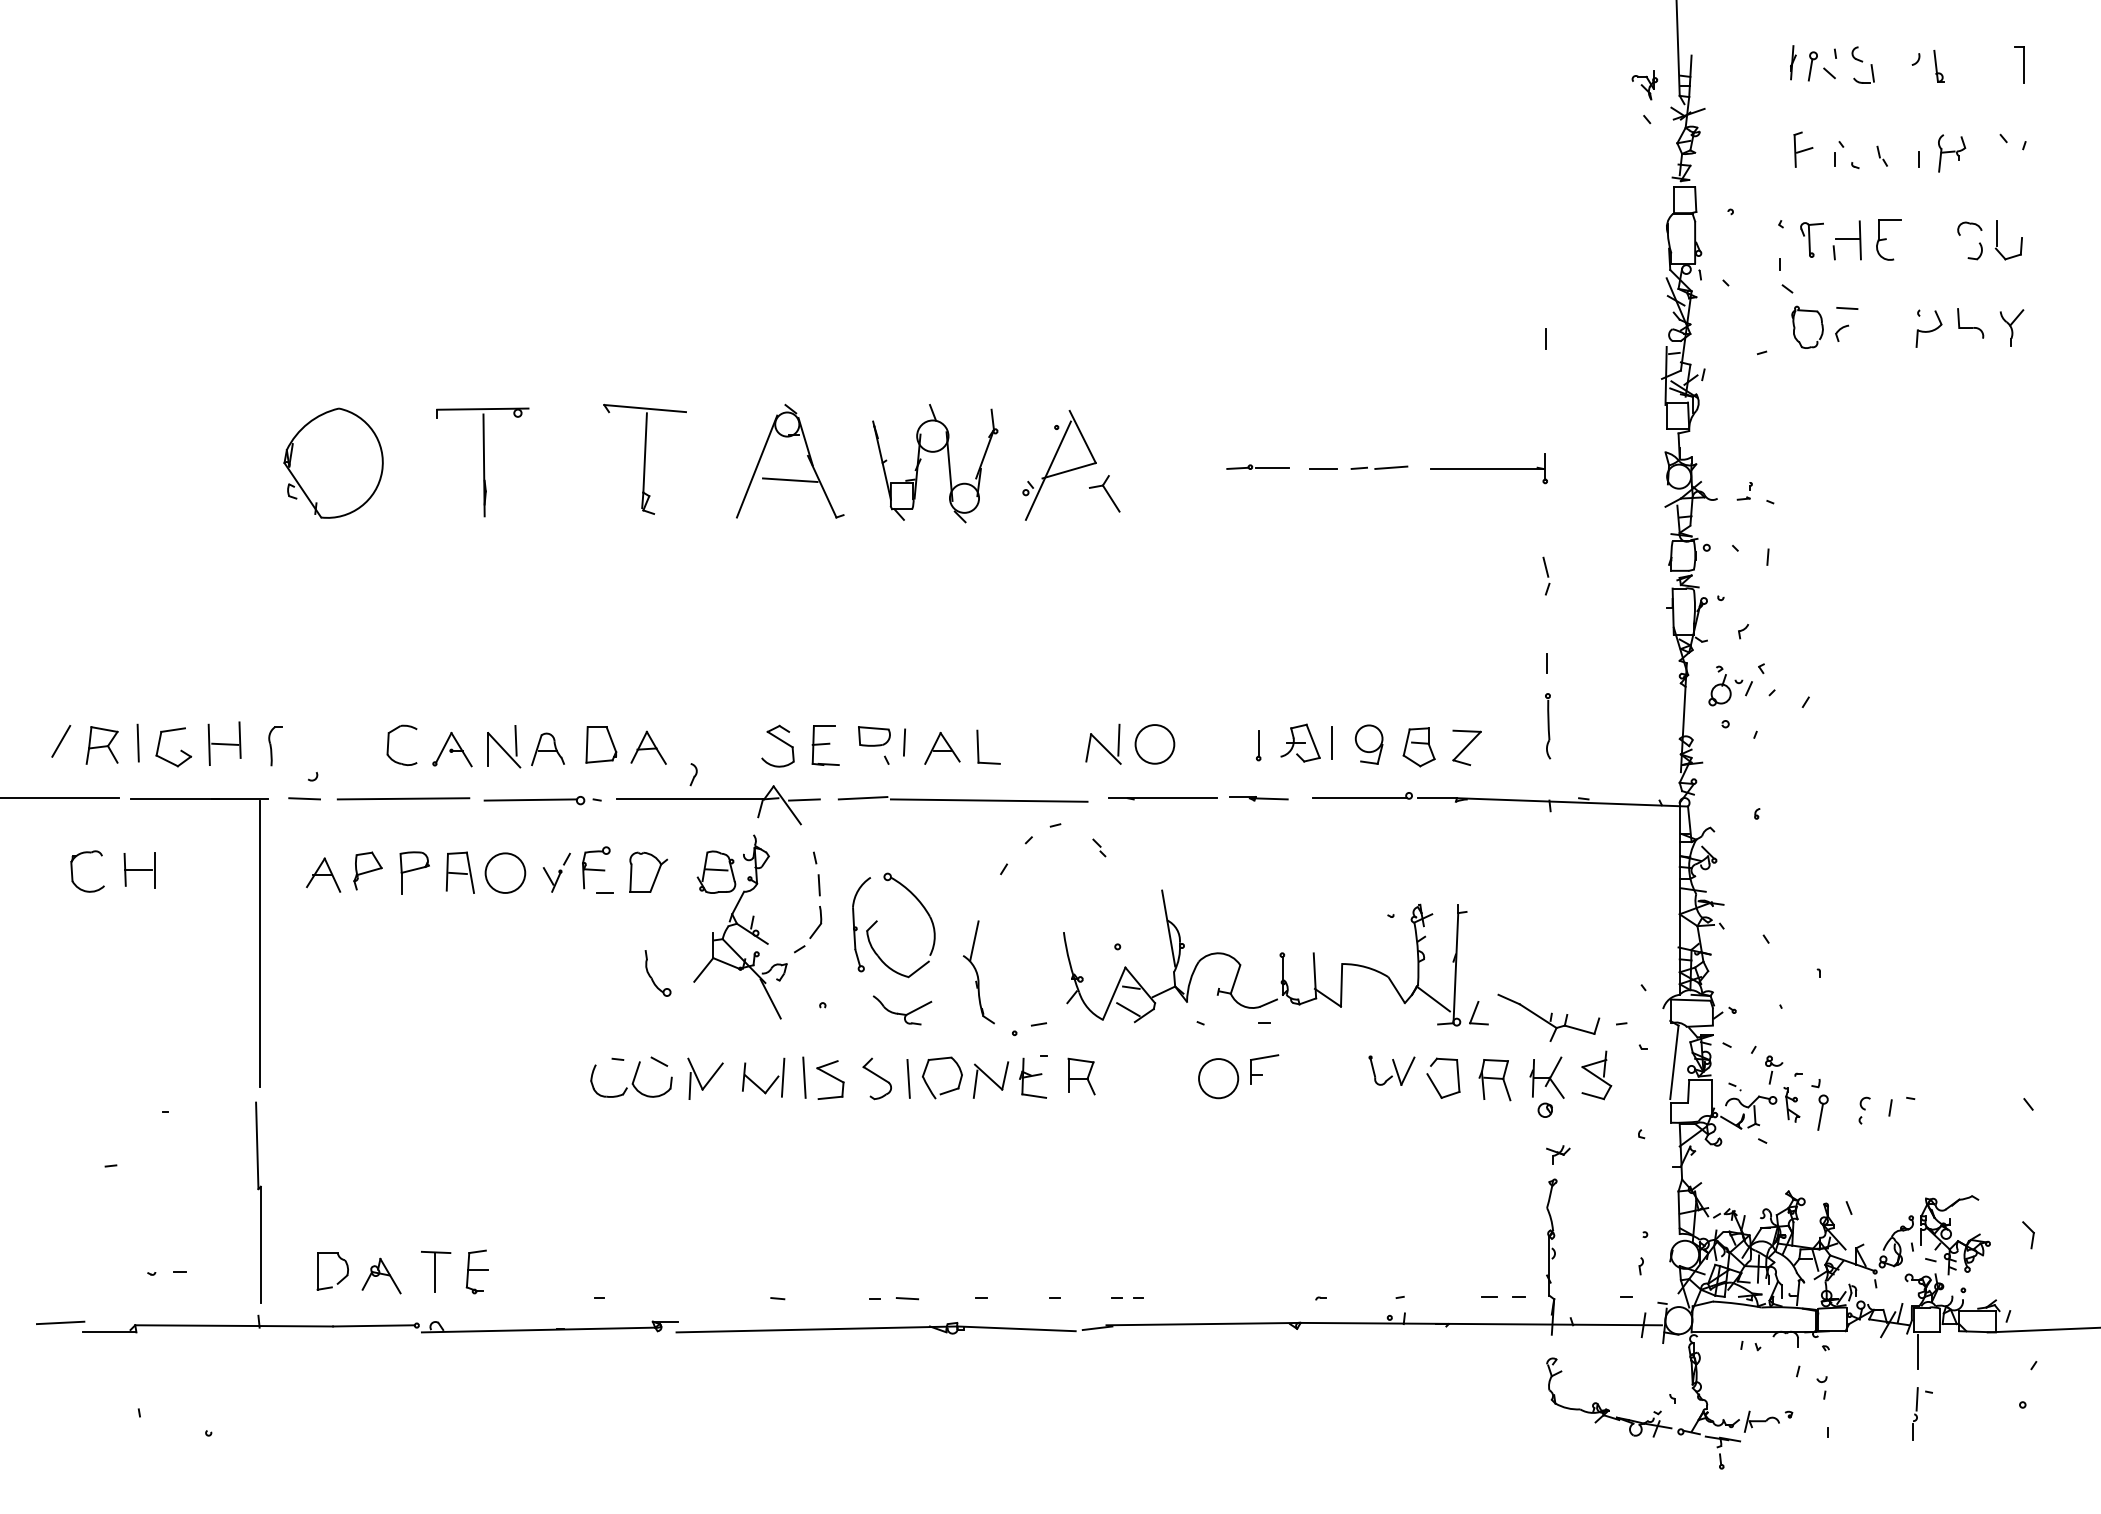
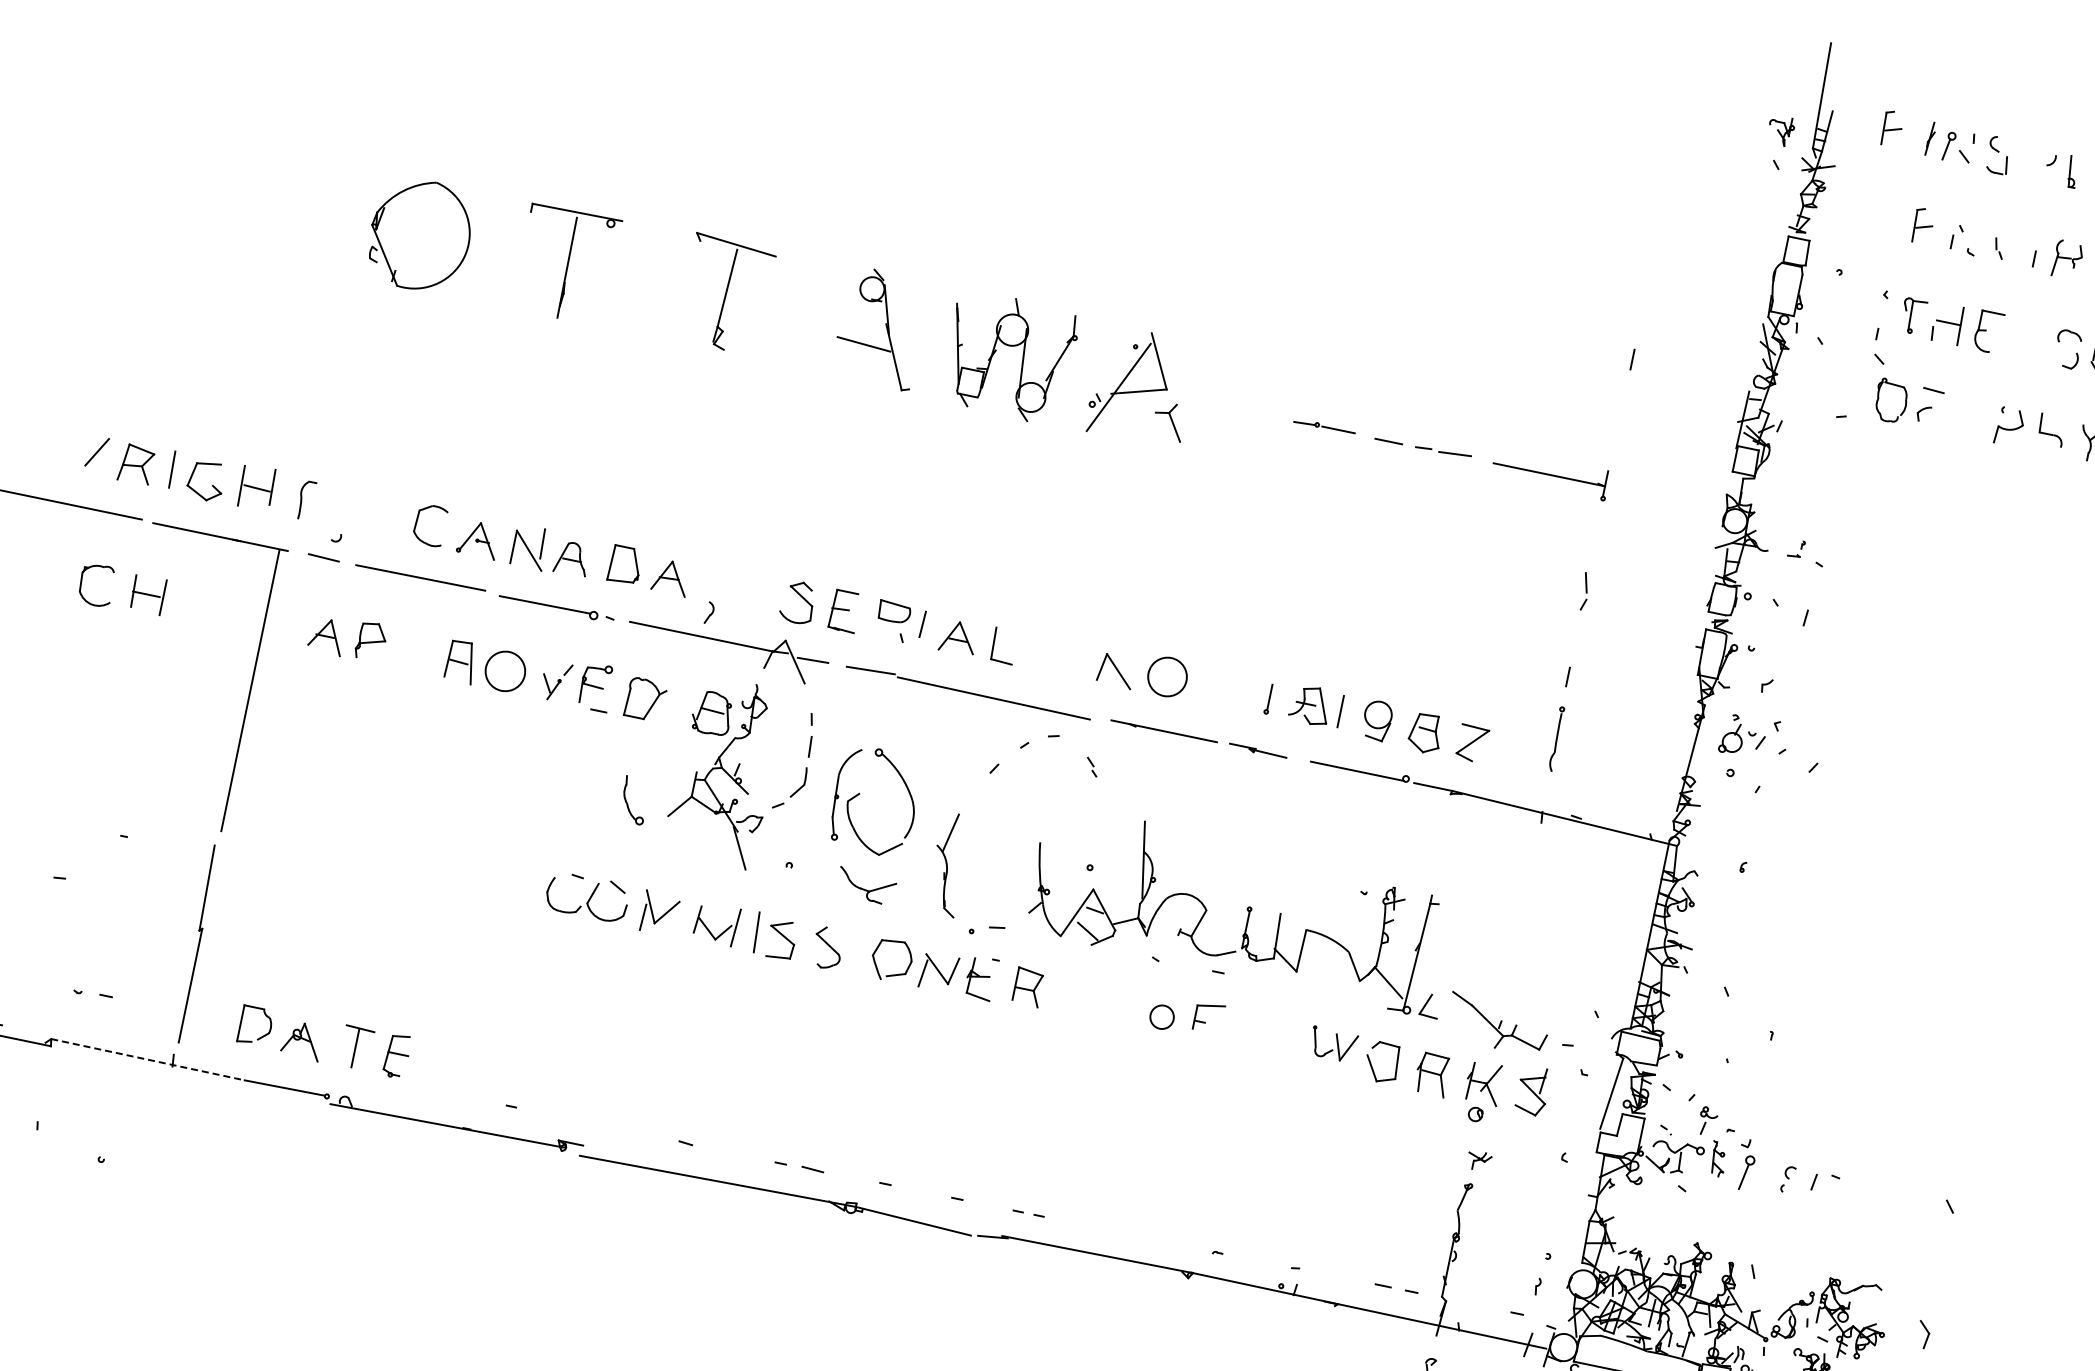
part: (1753, 60) -> (1892, 128), added
line: (756, 466) -> (833, 324), removed
line: (1118, 739) -> (1132, 664), removed
part: (414, 872) -> (416, 652), removed
line: (908, 1078) -> (858, 954), removed
circle: (1218, 1078) -> (1162, 1017), size x0.6
line: (234, 1325) -> (148, 1059), solid -> dashed

